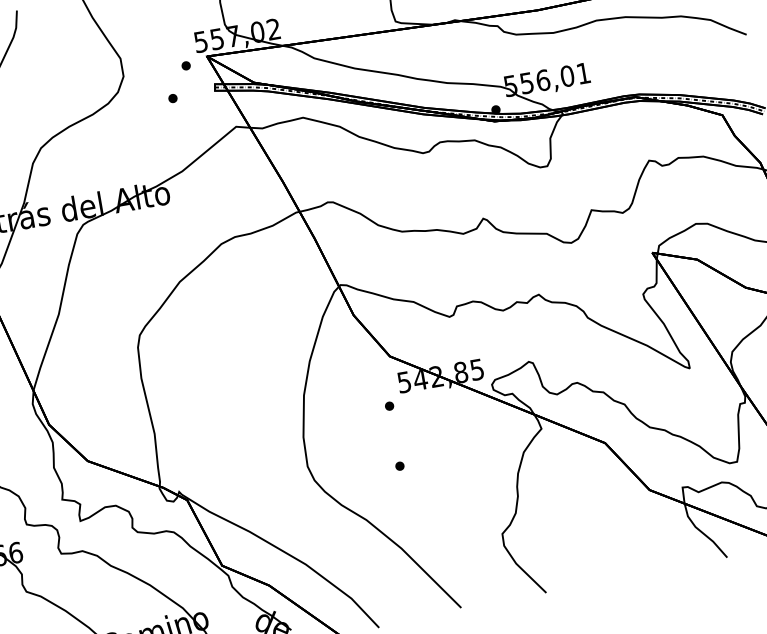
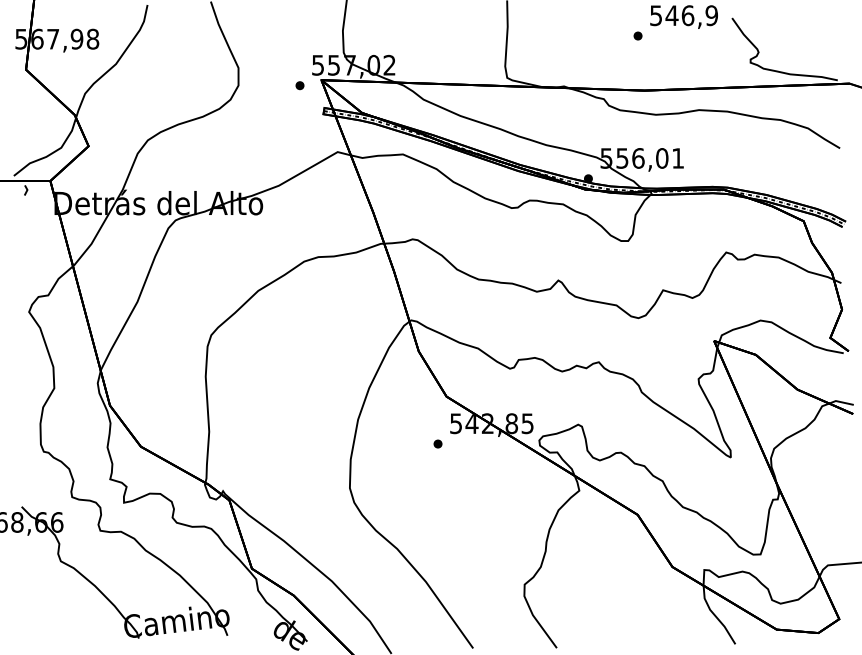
part: (172, 98) -> (281, 114), removed
part: (399, 465) -> (437, 502), removed

